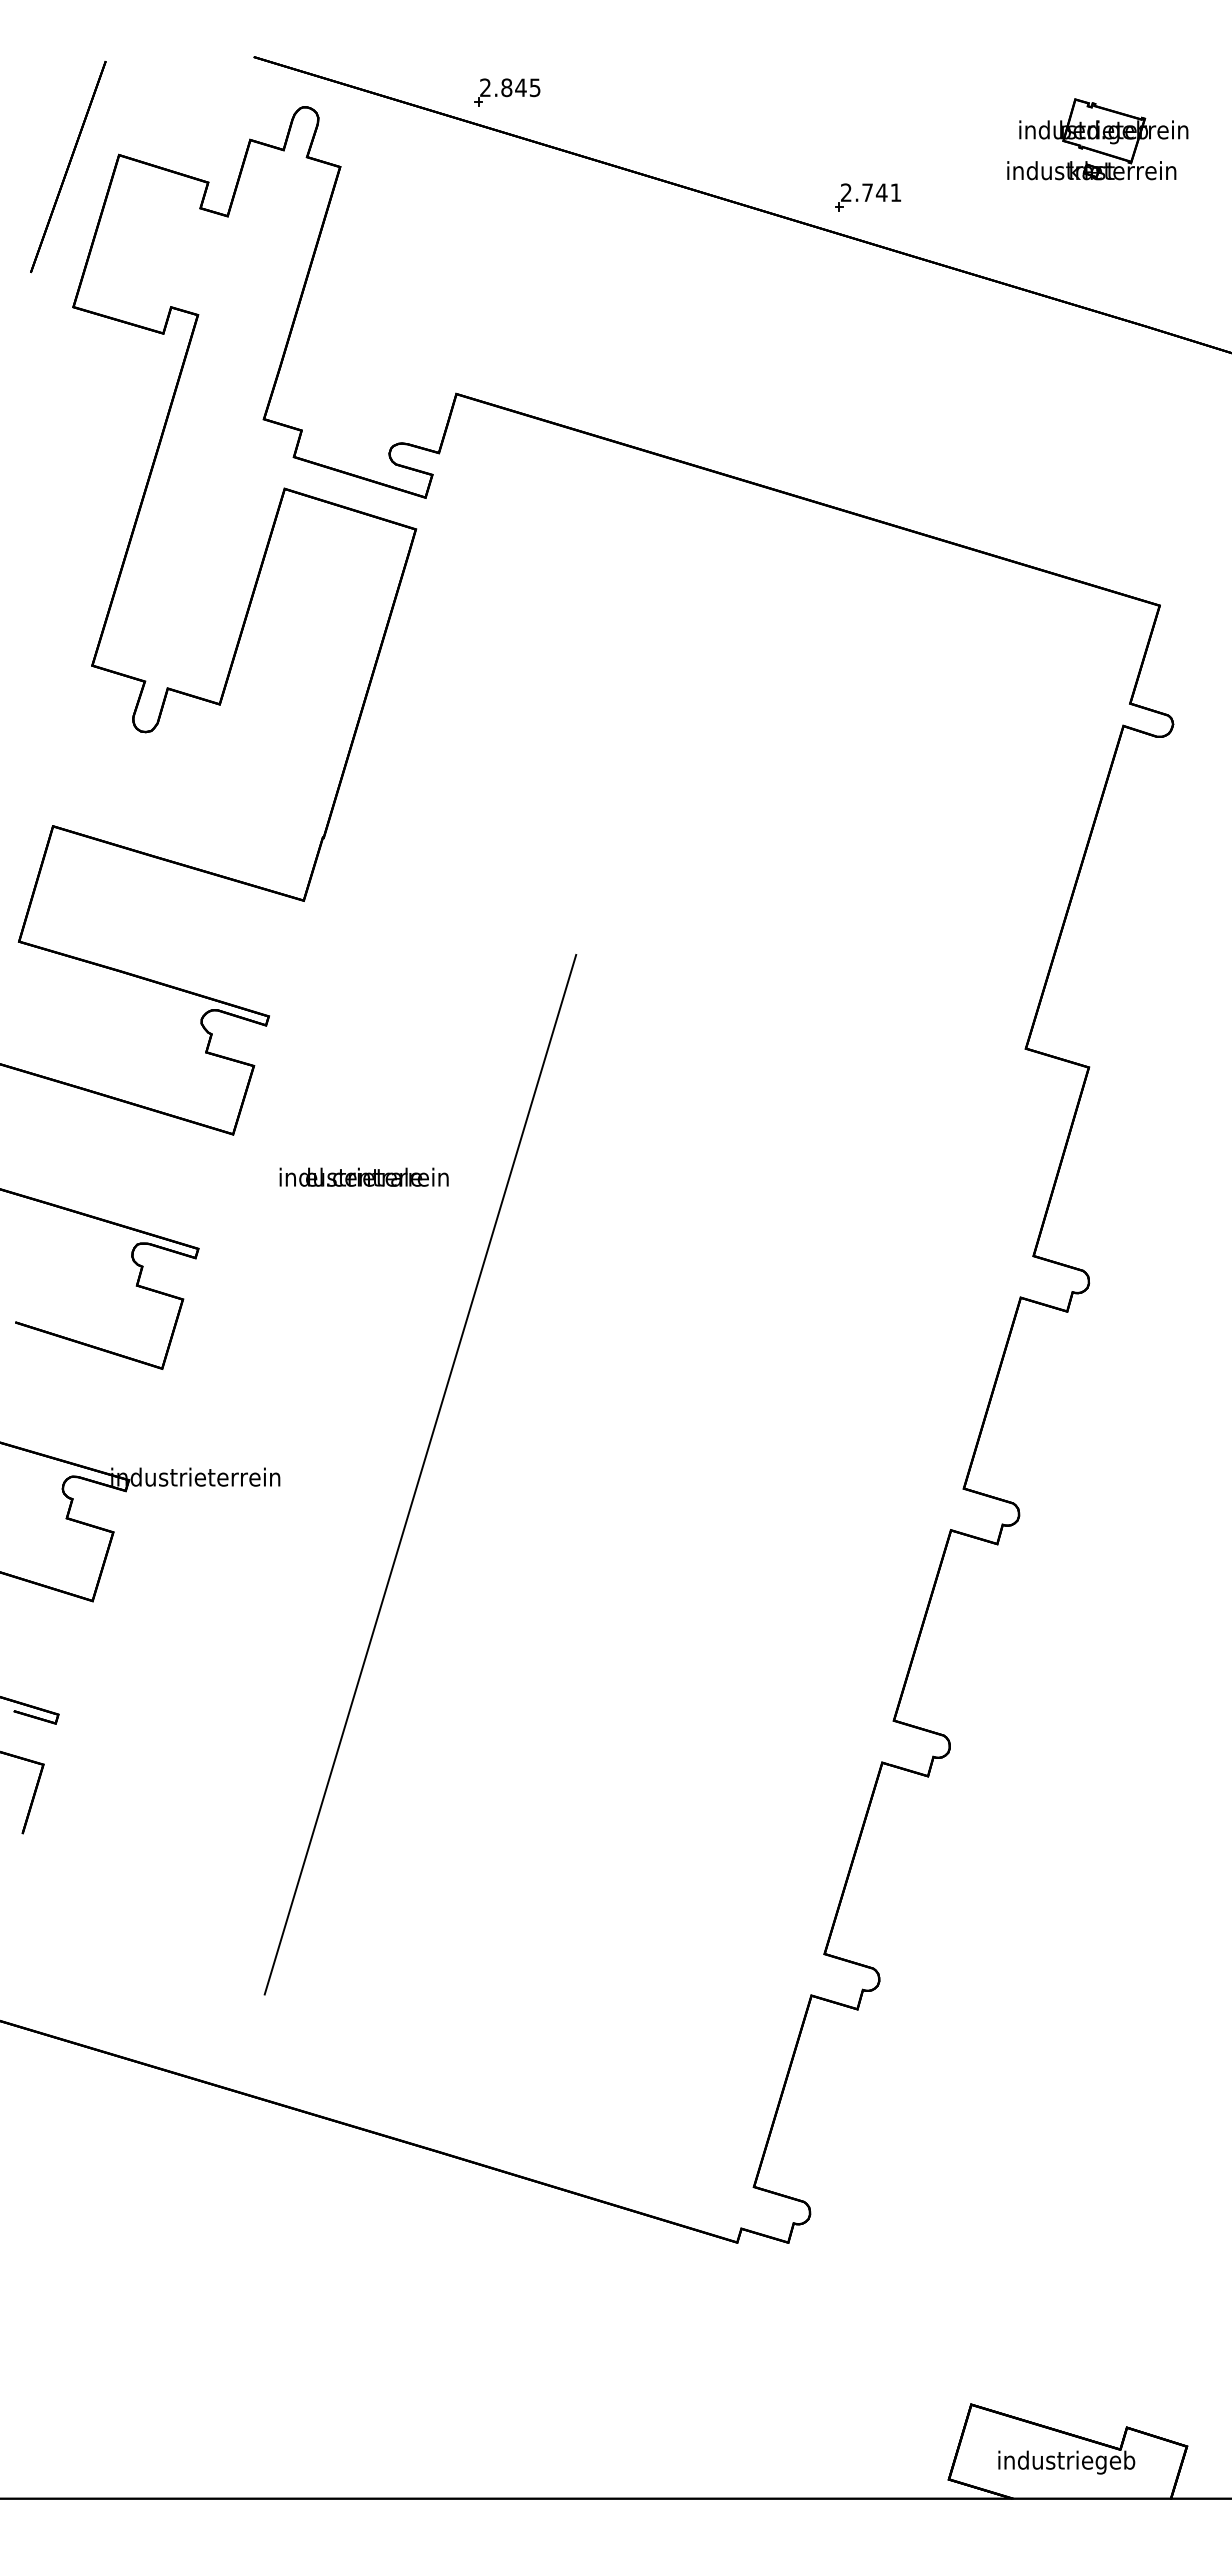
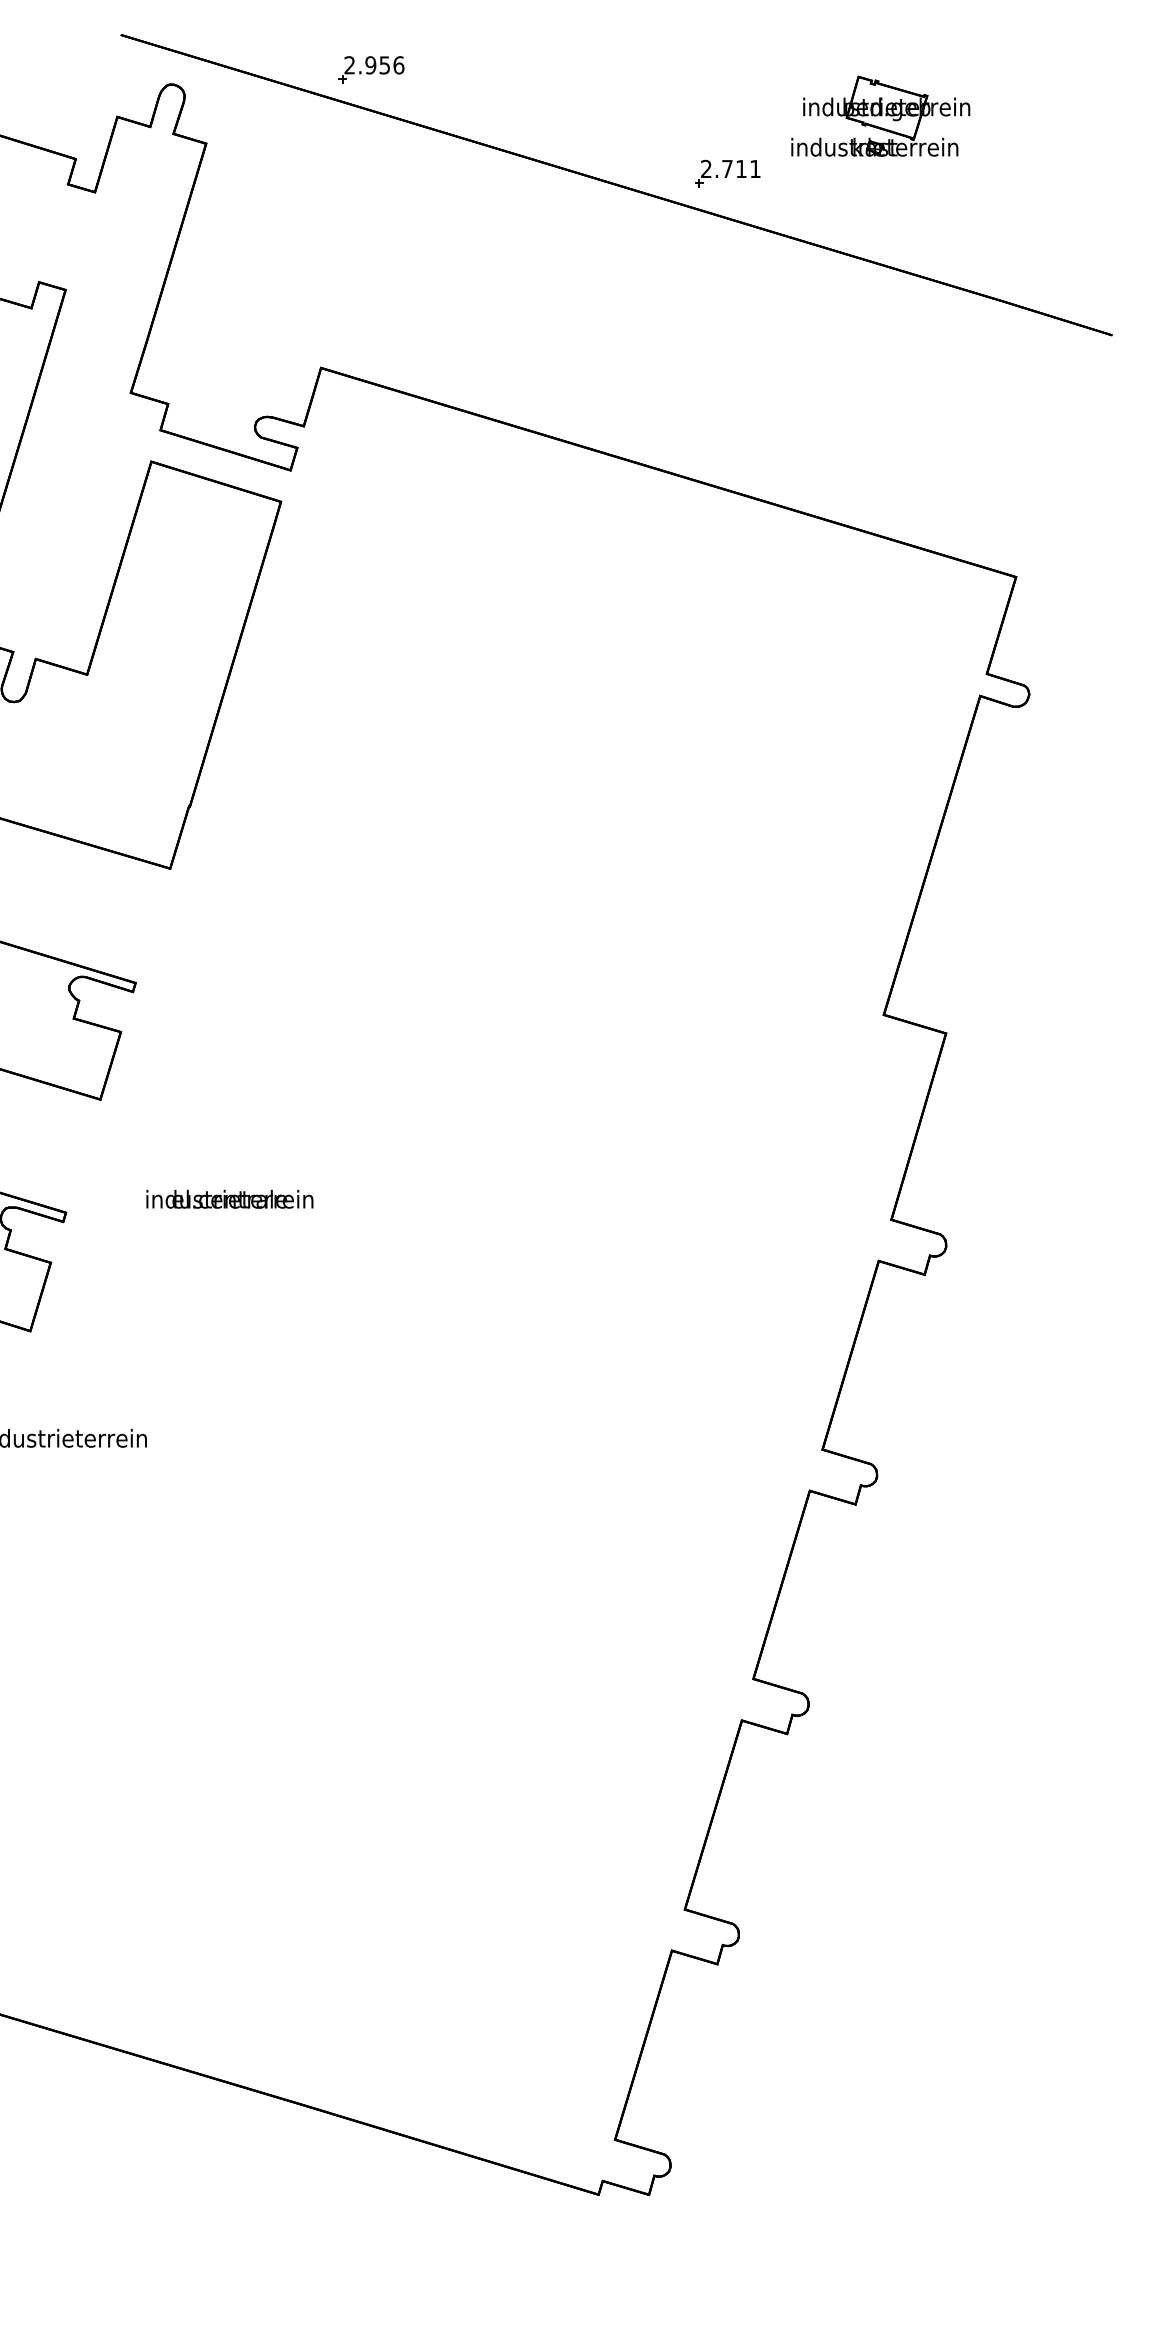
text: (520, 87) -> (384, 65), 2.845 -> 2.956
part: (1097, 139) -> (880, 116), moved
text: (881, 192) -> (741, 168), 2.741 -> 2.711
text: (363, 1176) -> (229, 1198), moved
line: (420, 1474) -> (285, 1435), removed

